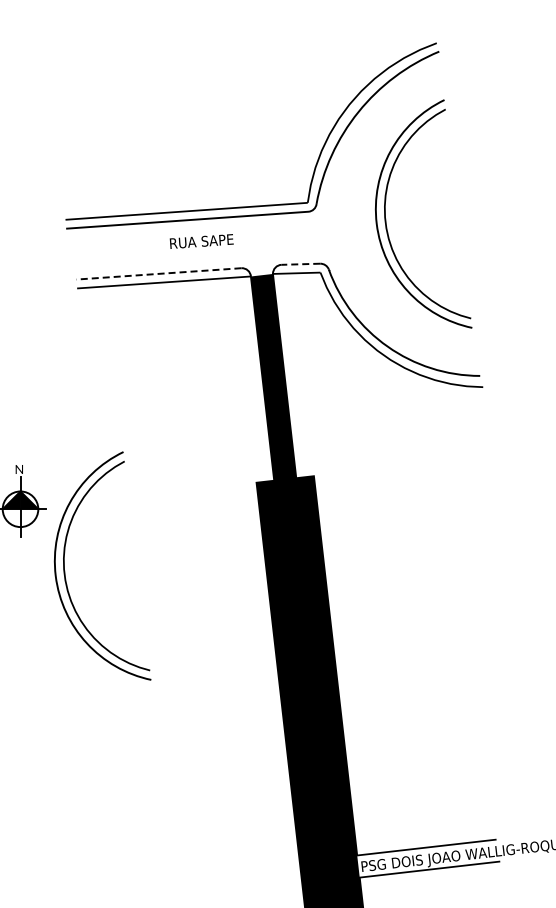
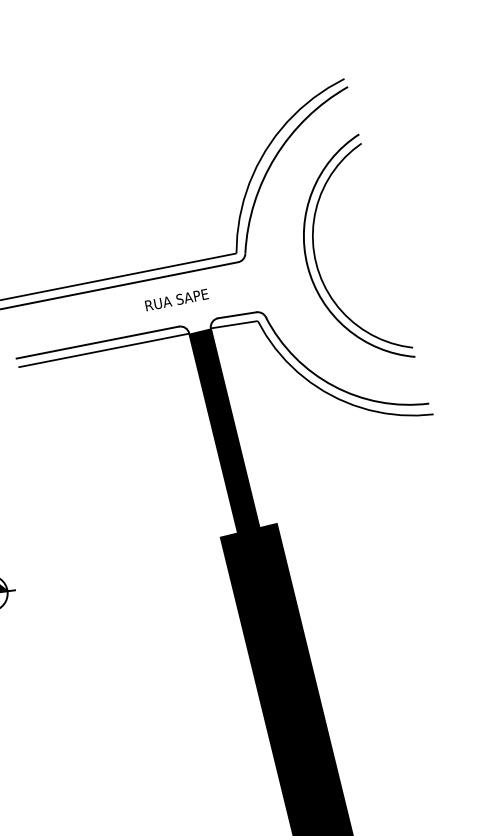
text: (201, 241) -> (176, 300), moved
line: (300, 264) -> (236, 315), dashed -> solid
line: (158, 273) -> (97, 342), dashed -> solid
part: (65, 571) -> (42, 649), removed

